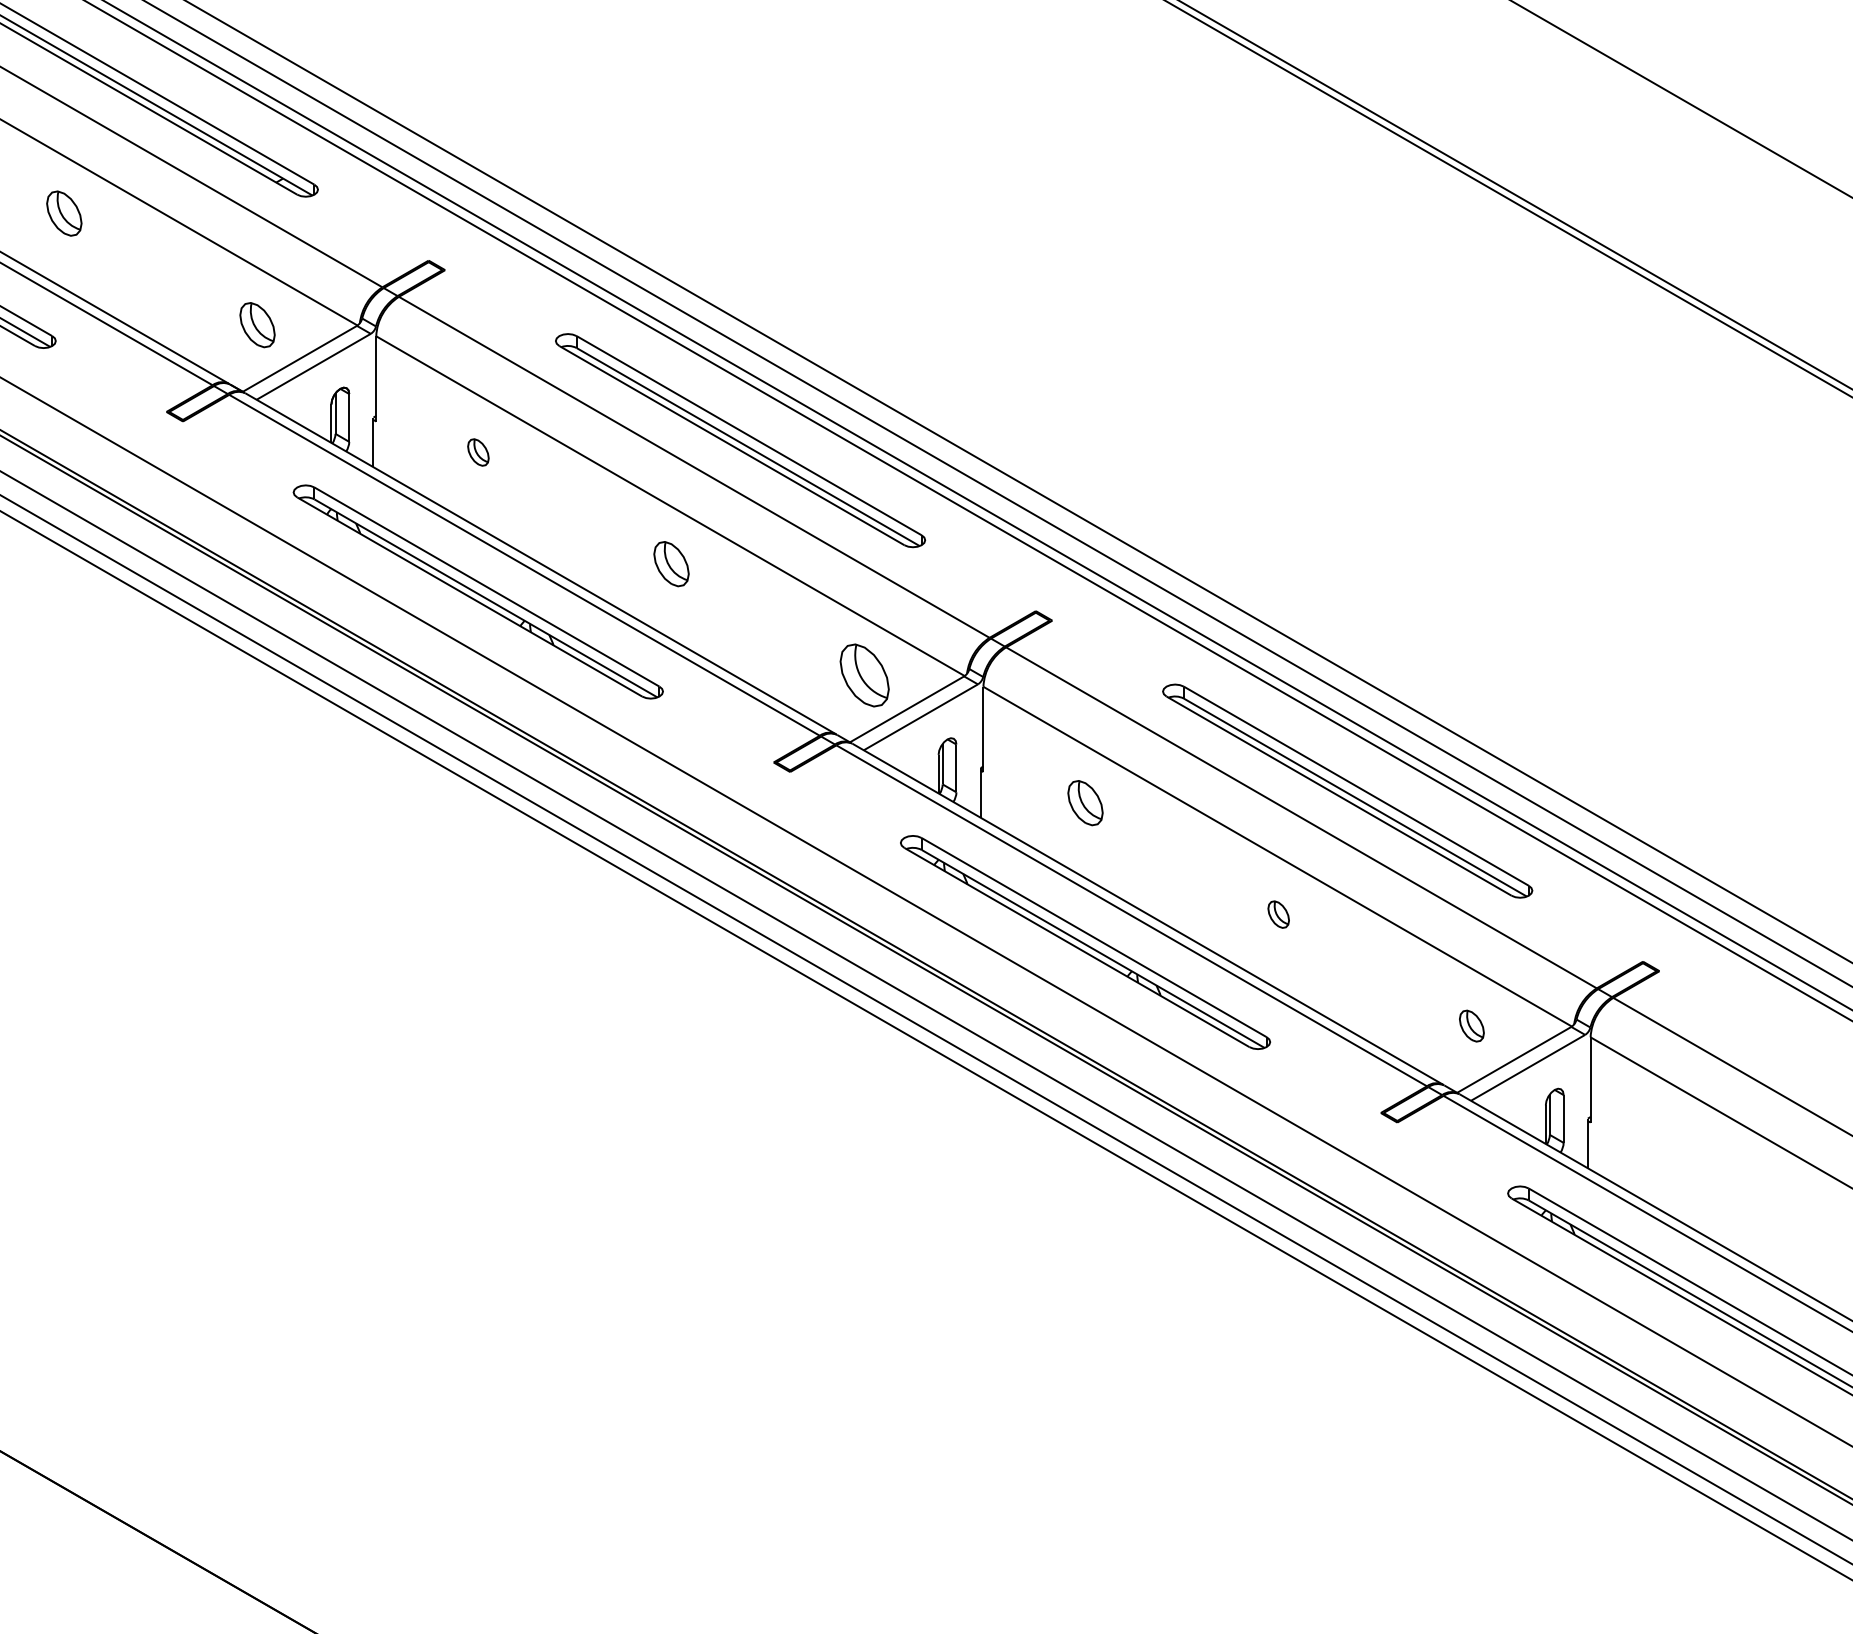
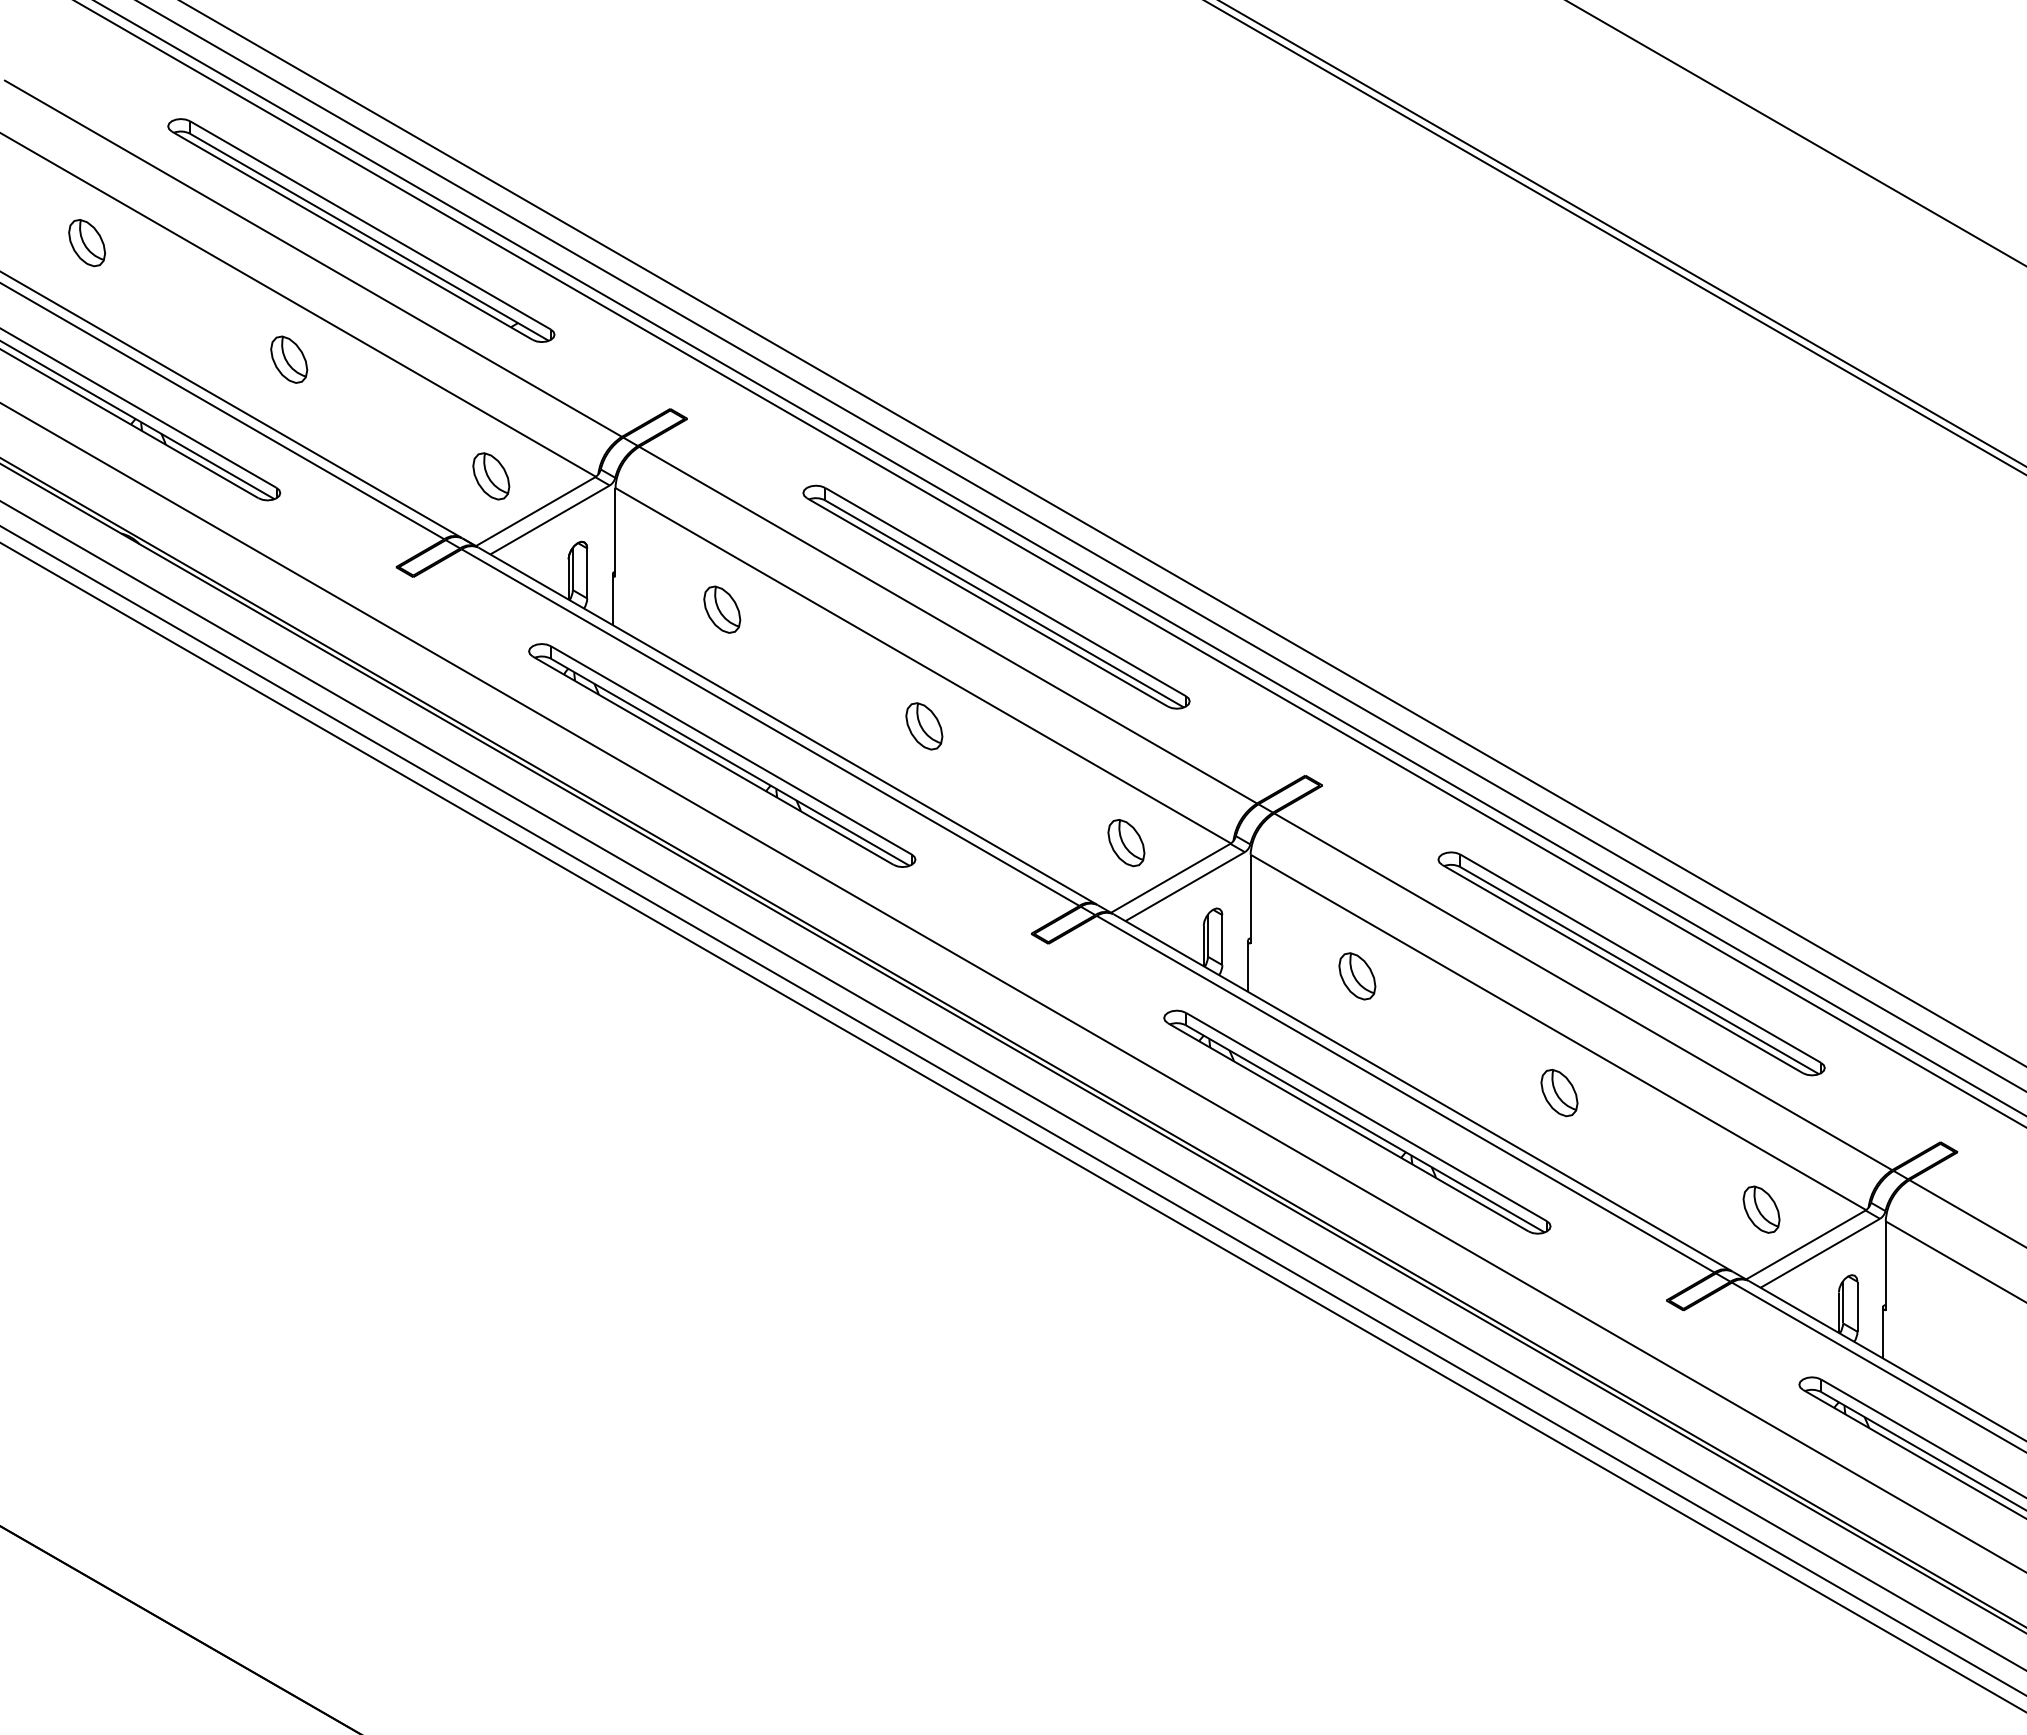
part: (478, 452) -> (722, 609), size x1.67
part: (864, 676) -> (1126, 843), size x0.71
part: (1278, 914) -> (1559, 1092), size x1.67
part: (1471, 1025) -> (1761, 1209), size x1.43

